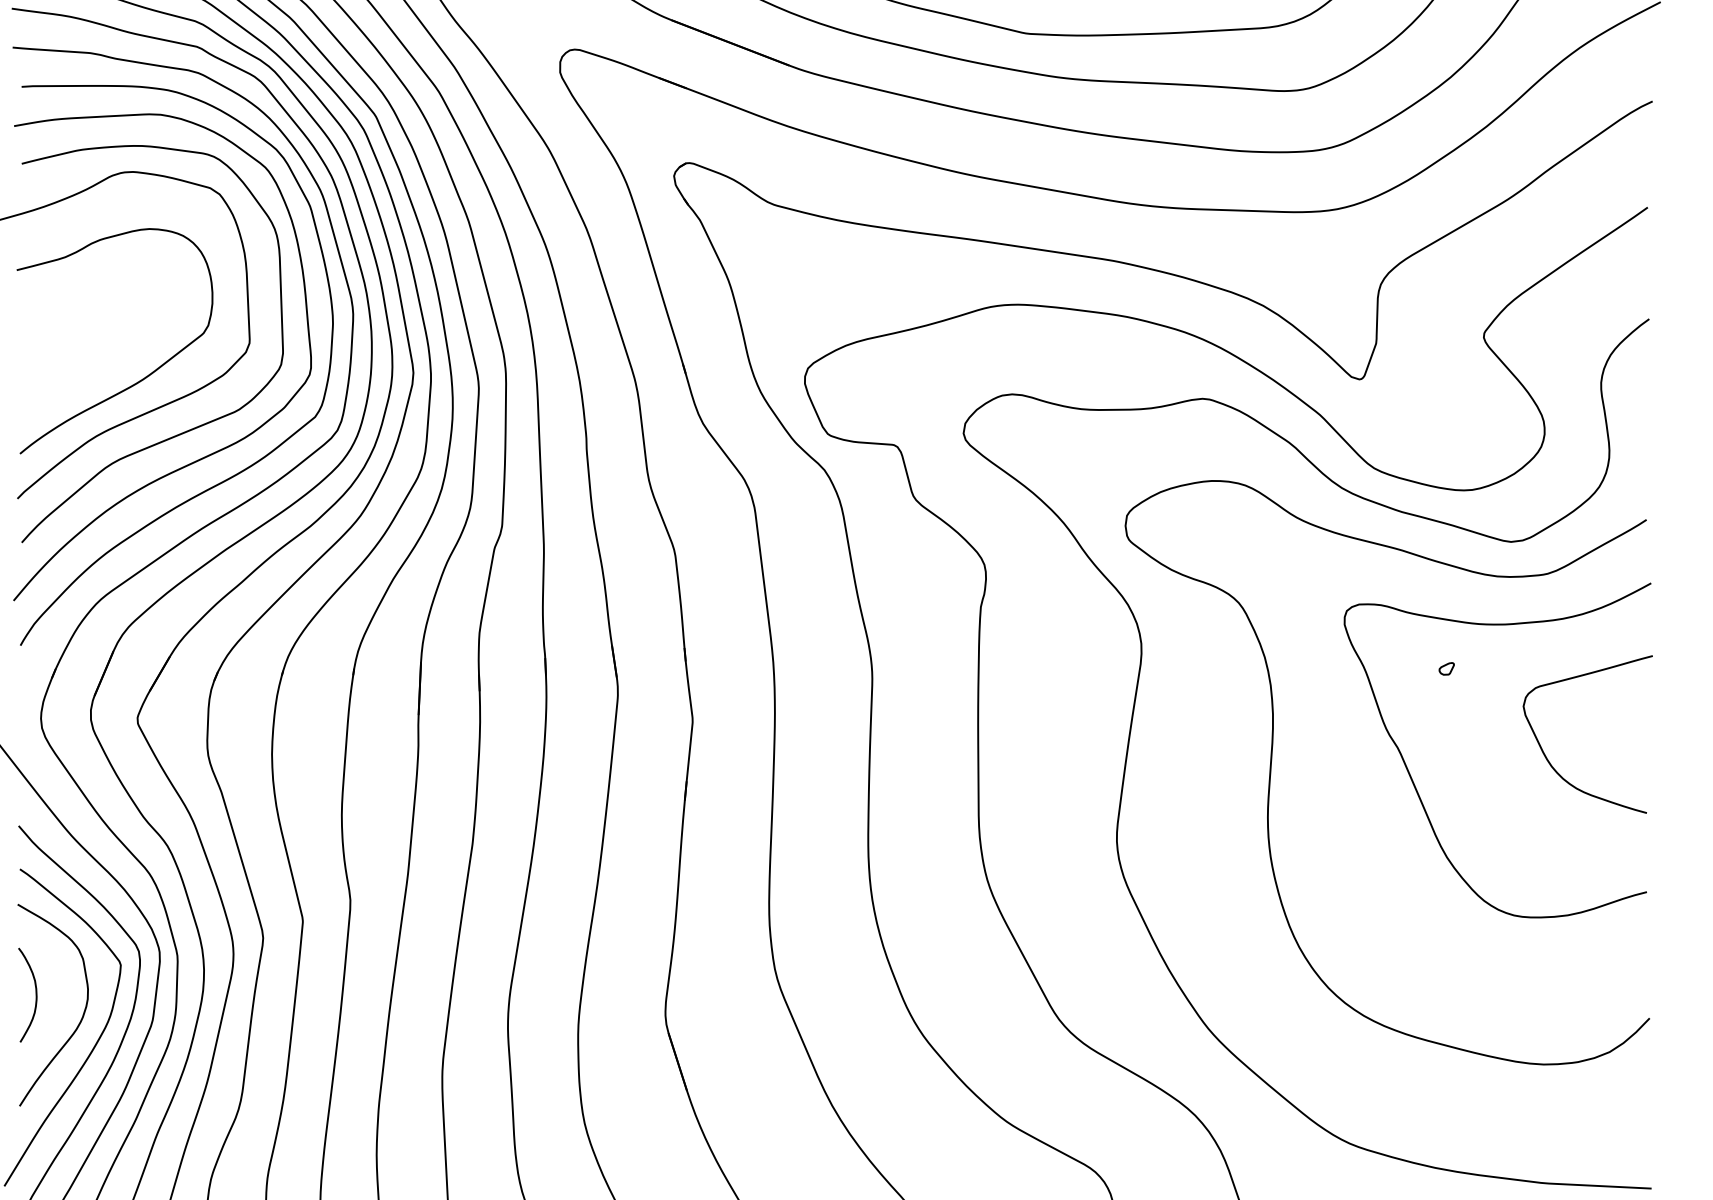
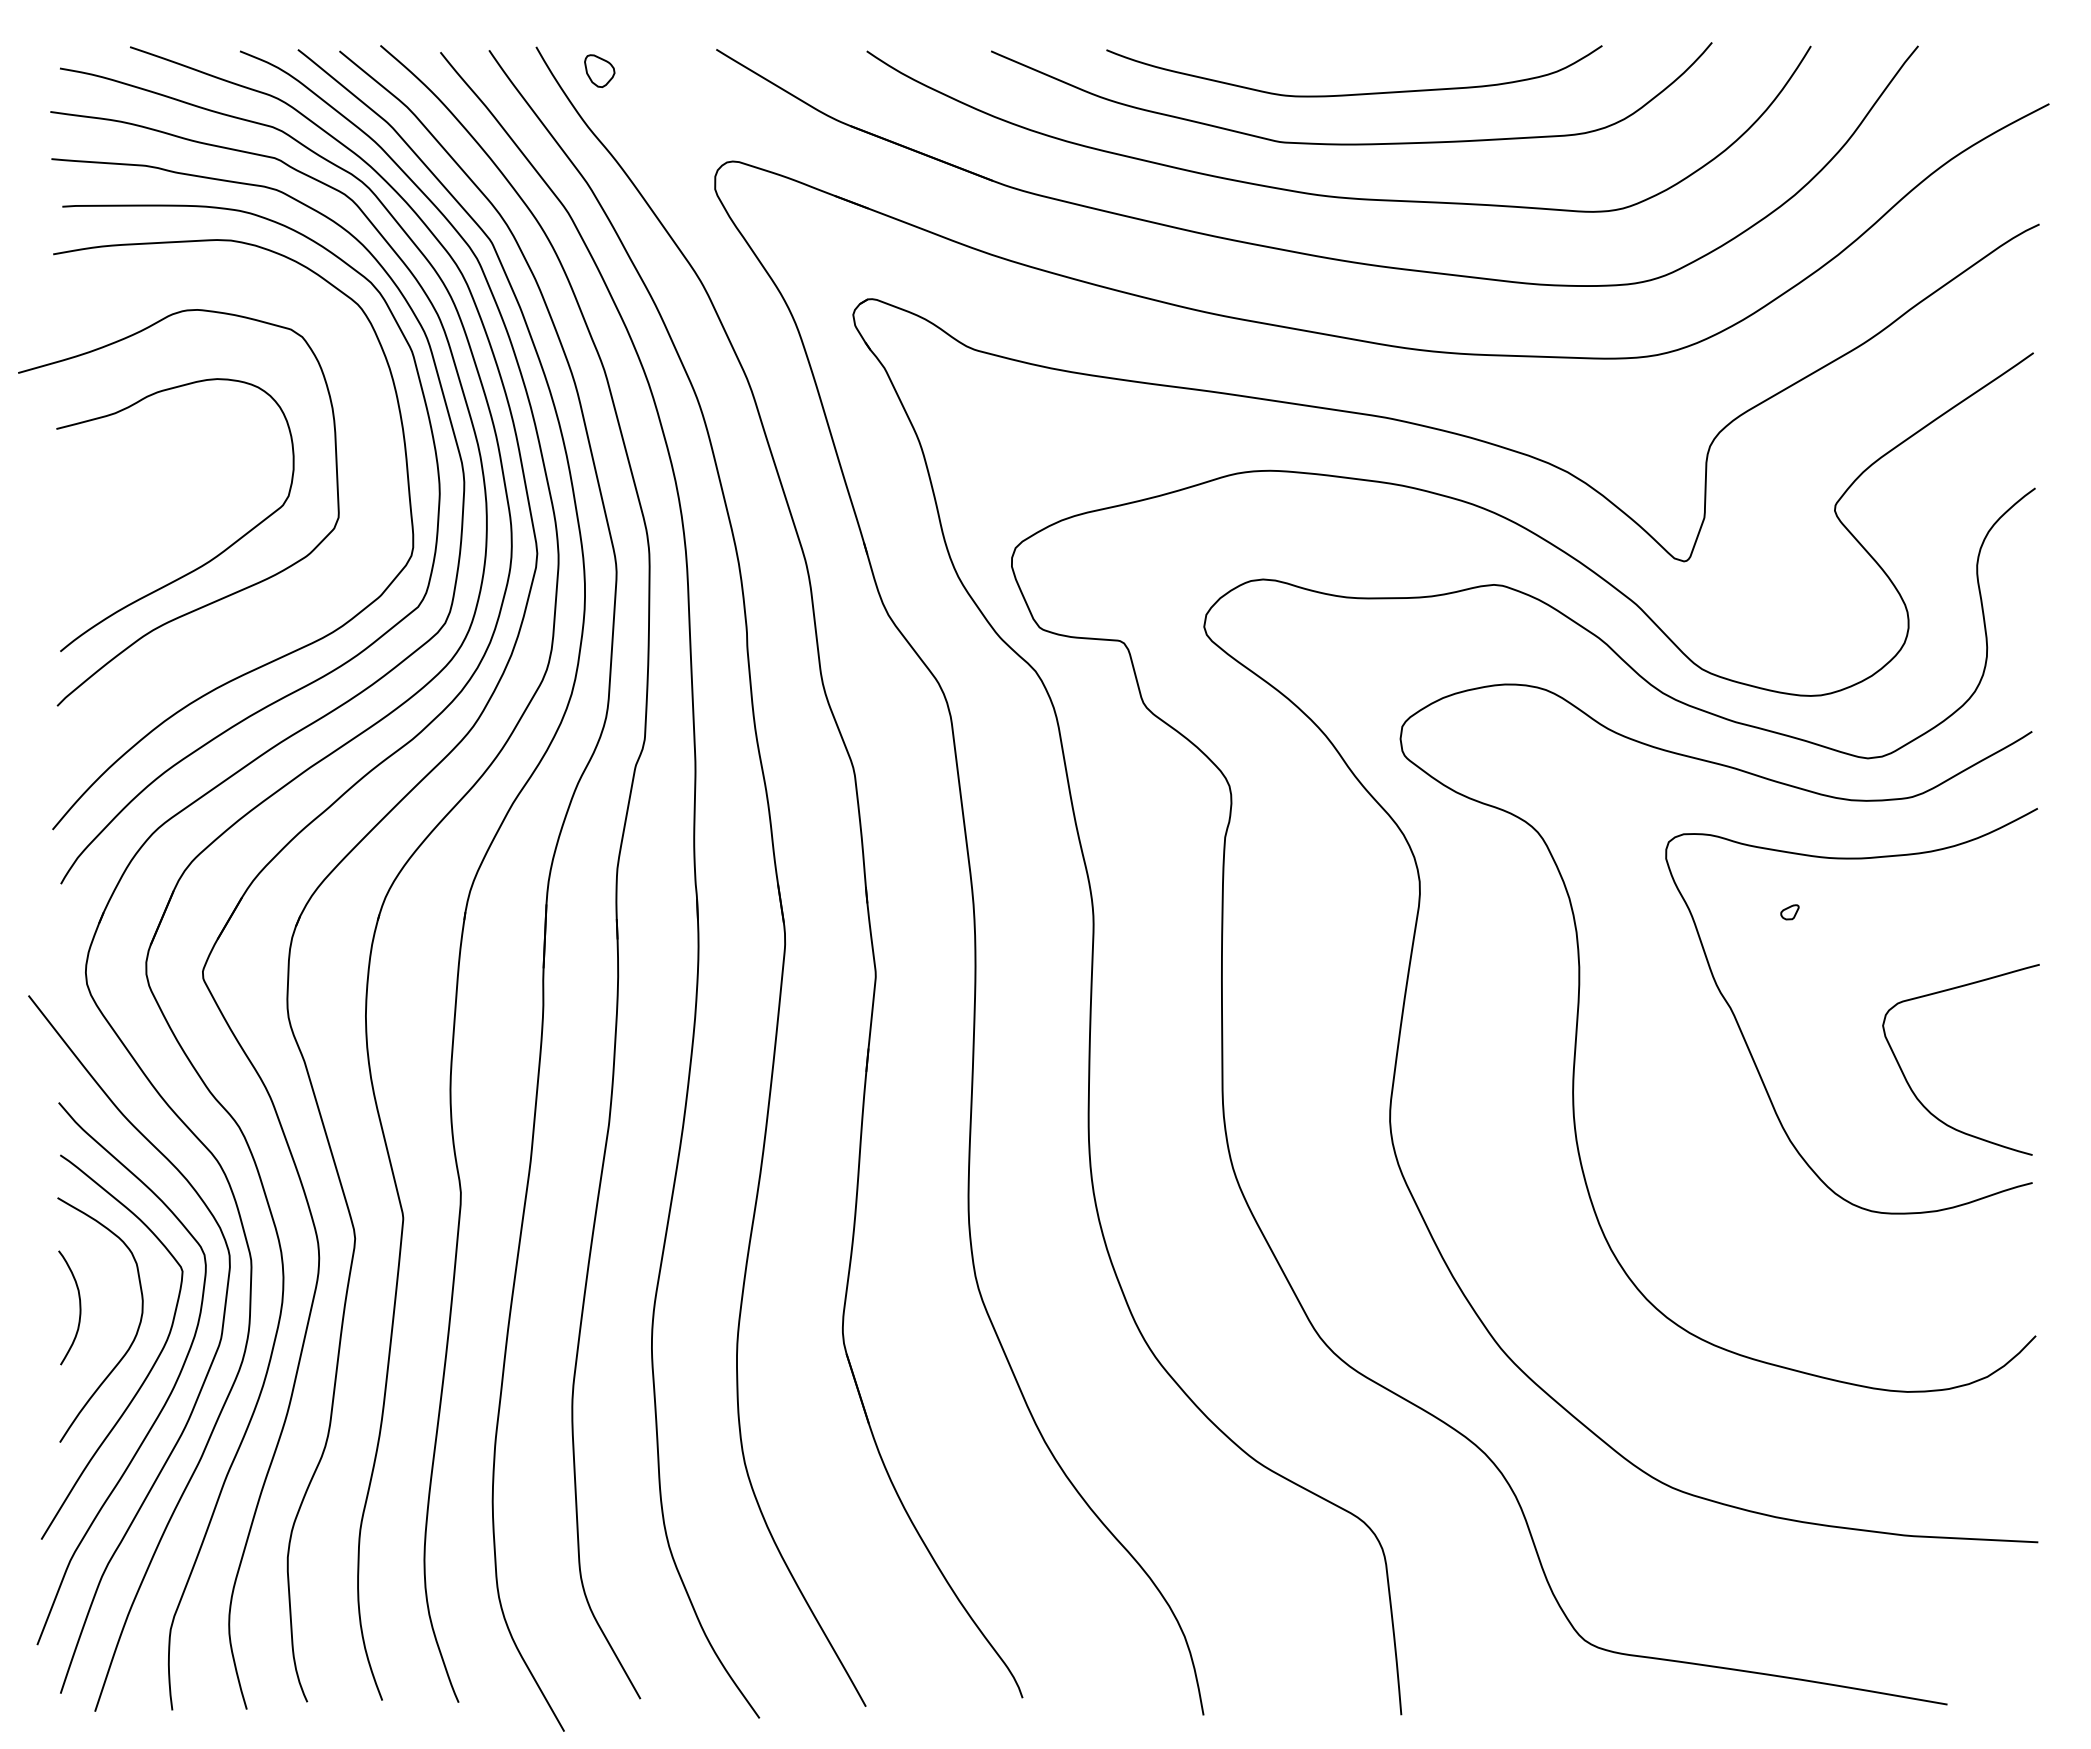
curve: (186, 430) -> (262, 623), removed
curve: (1546, 755) -> (1910, 1085), moved

